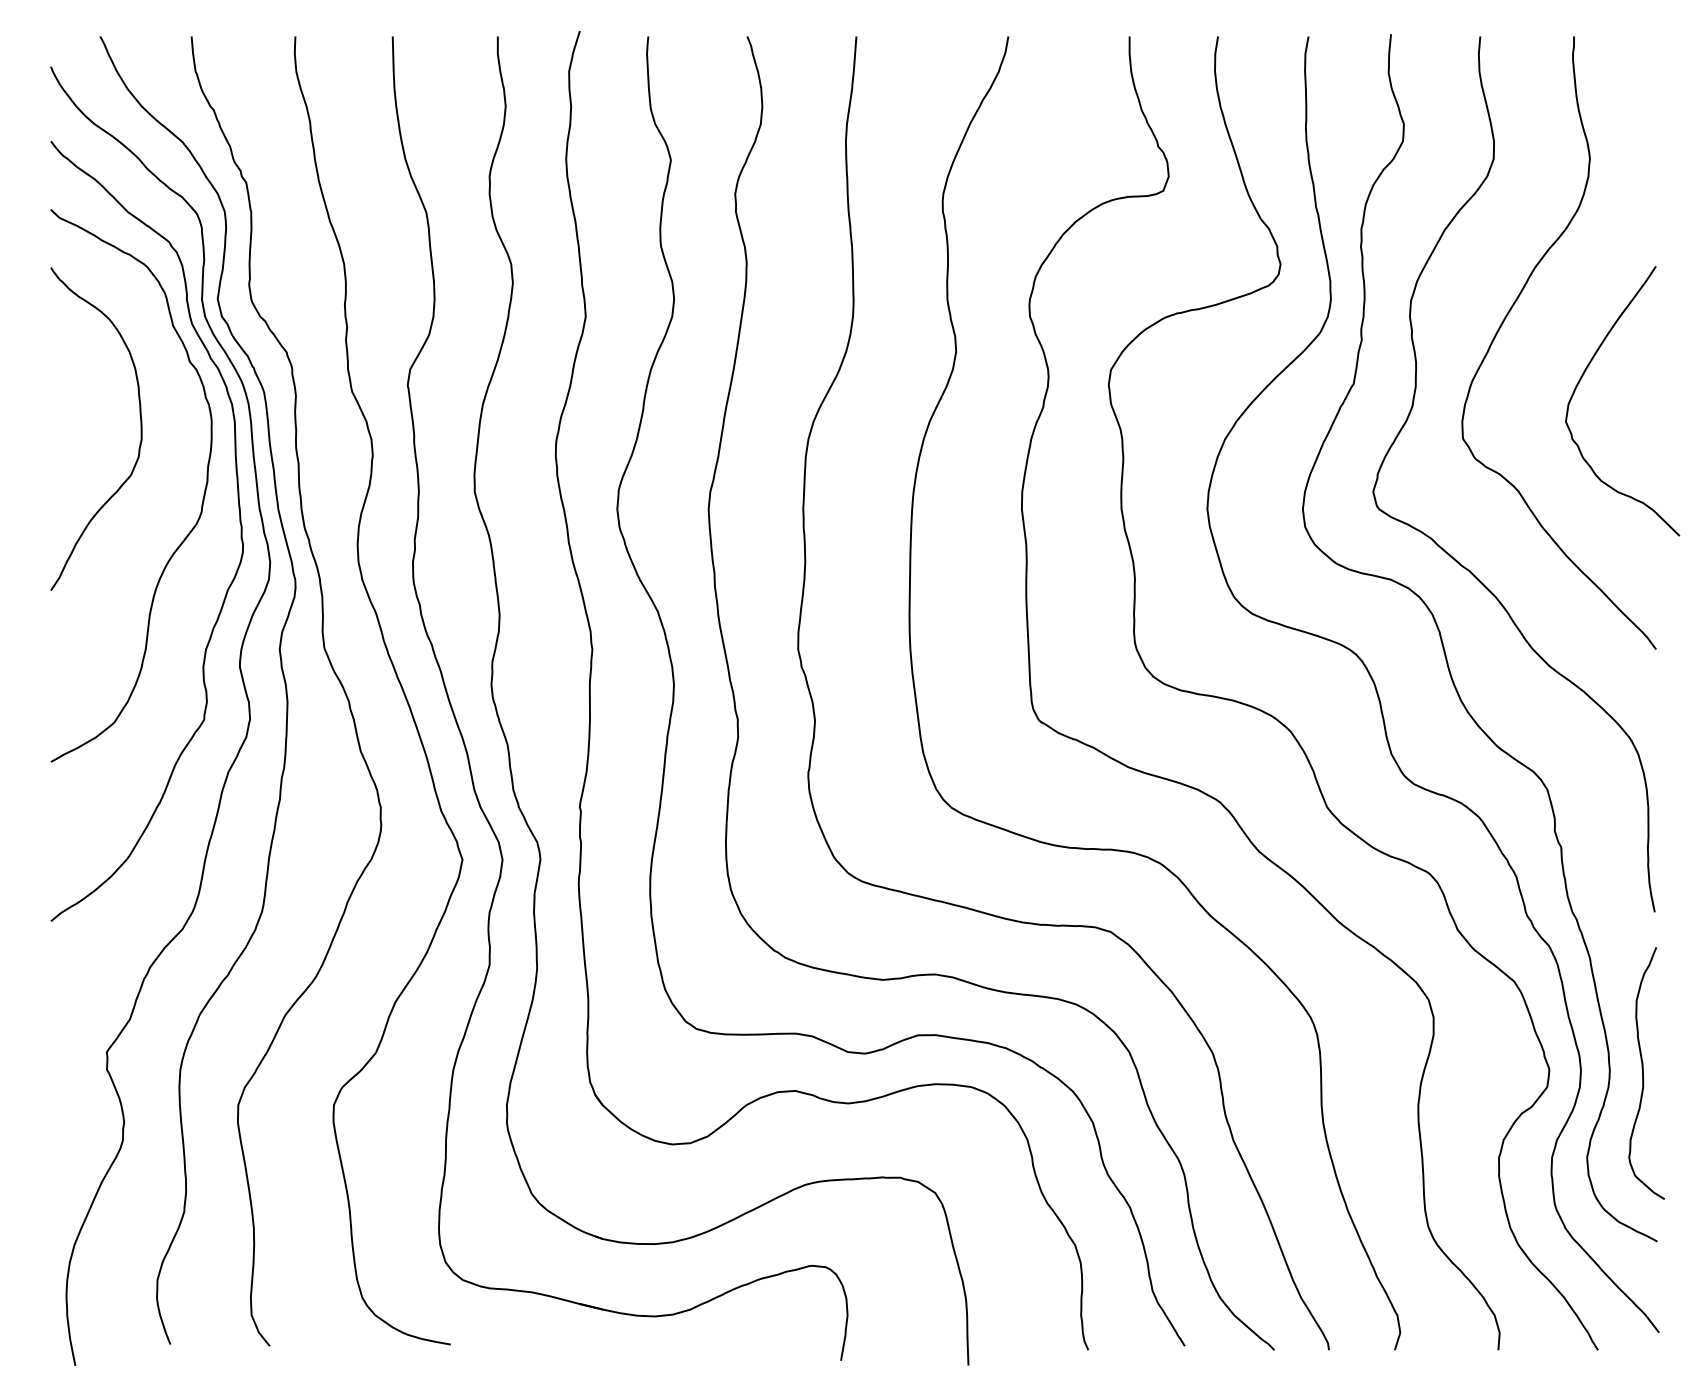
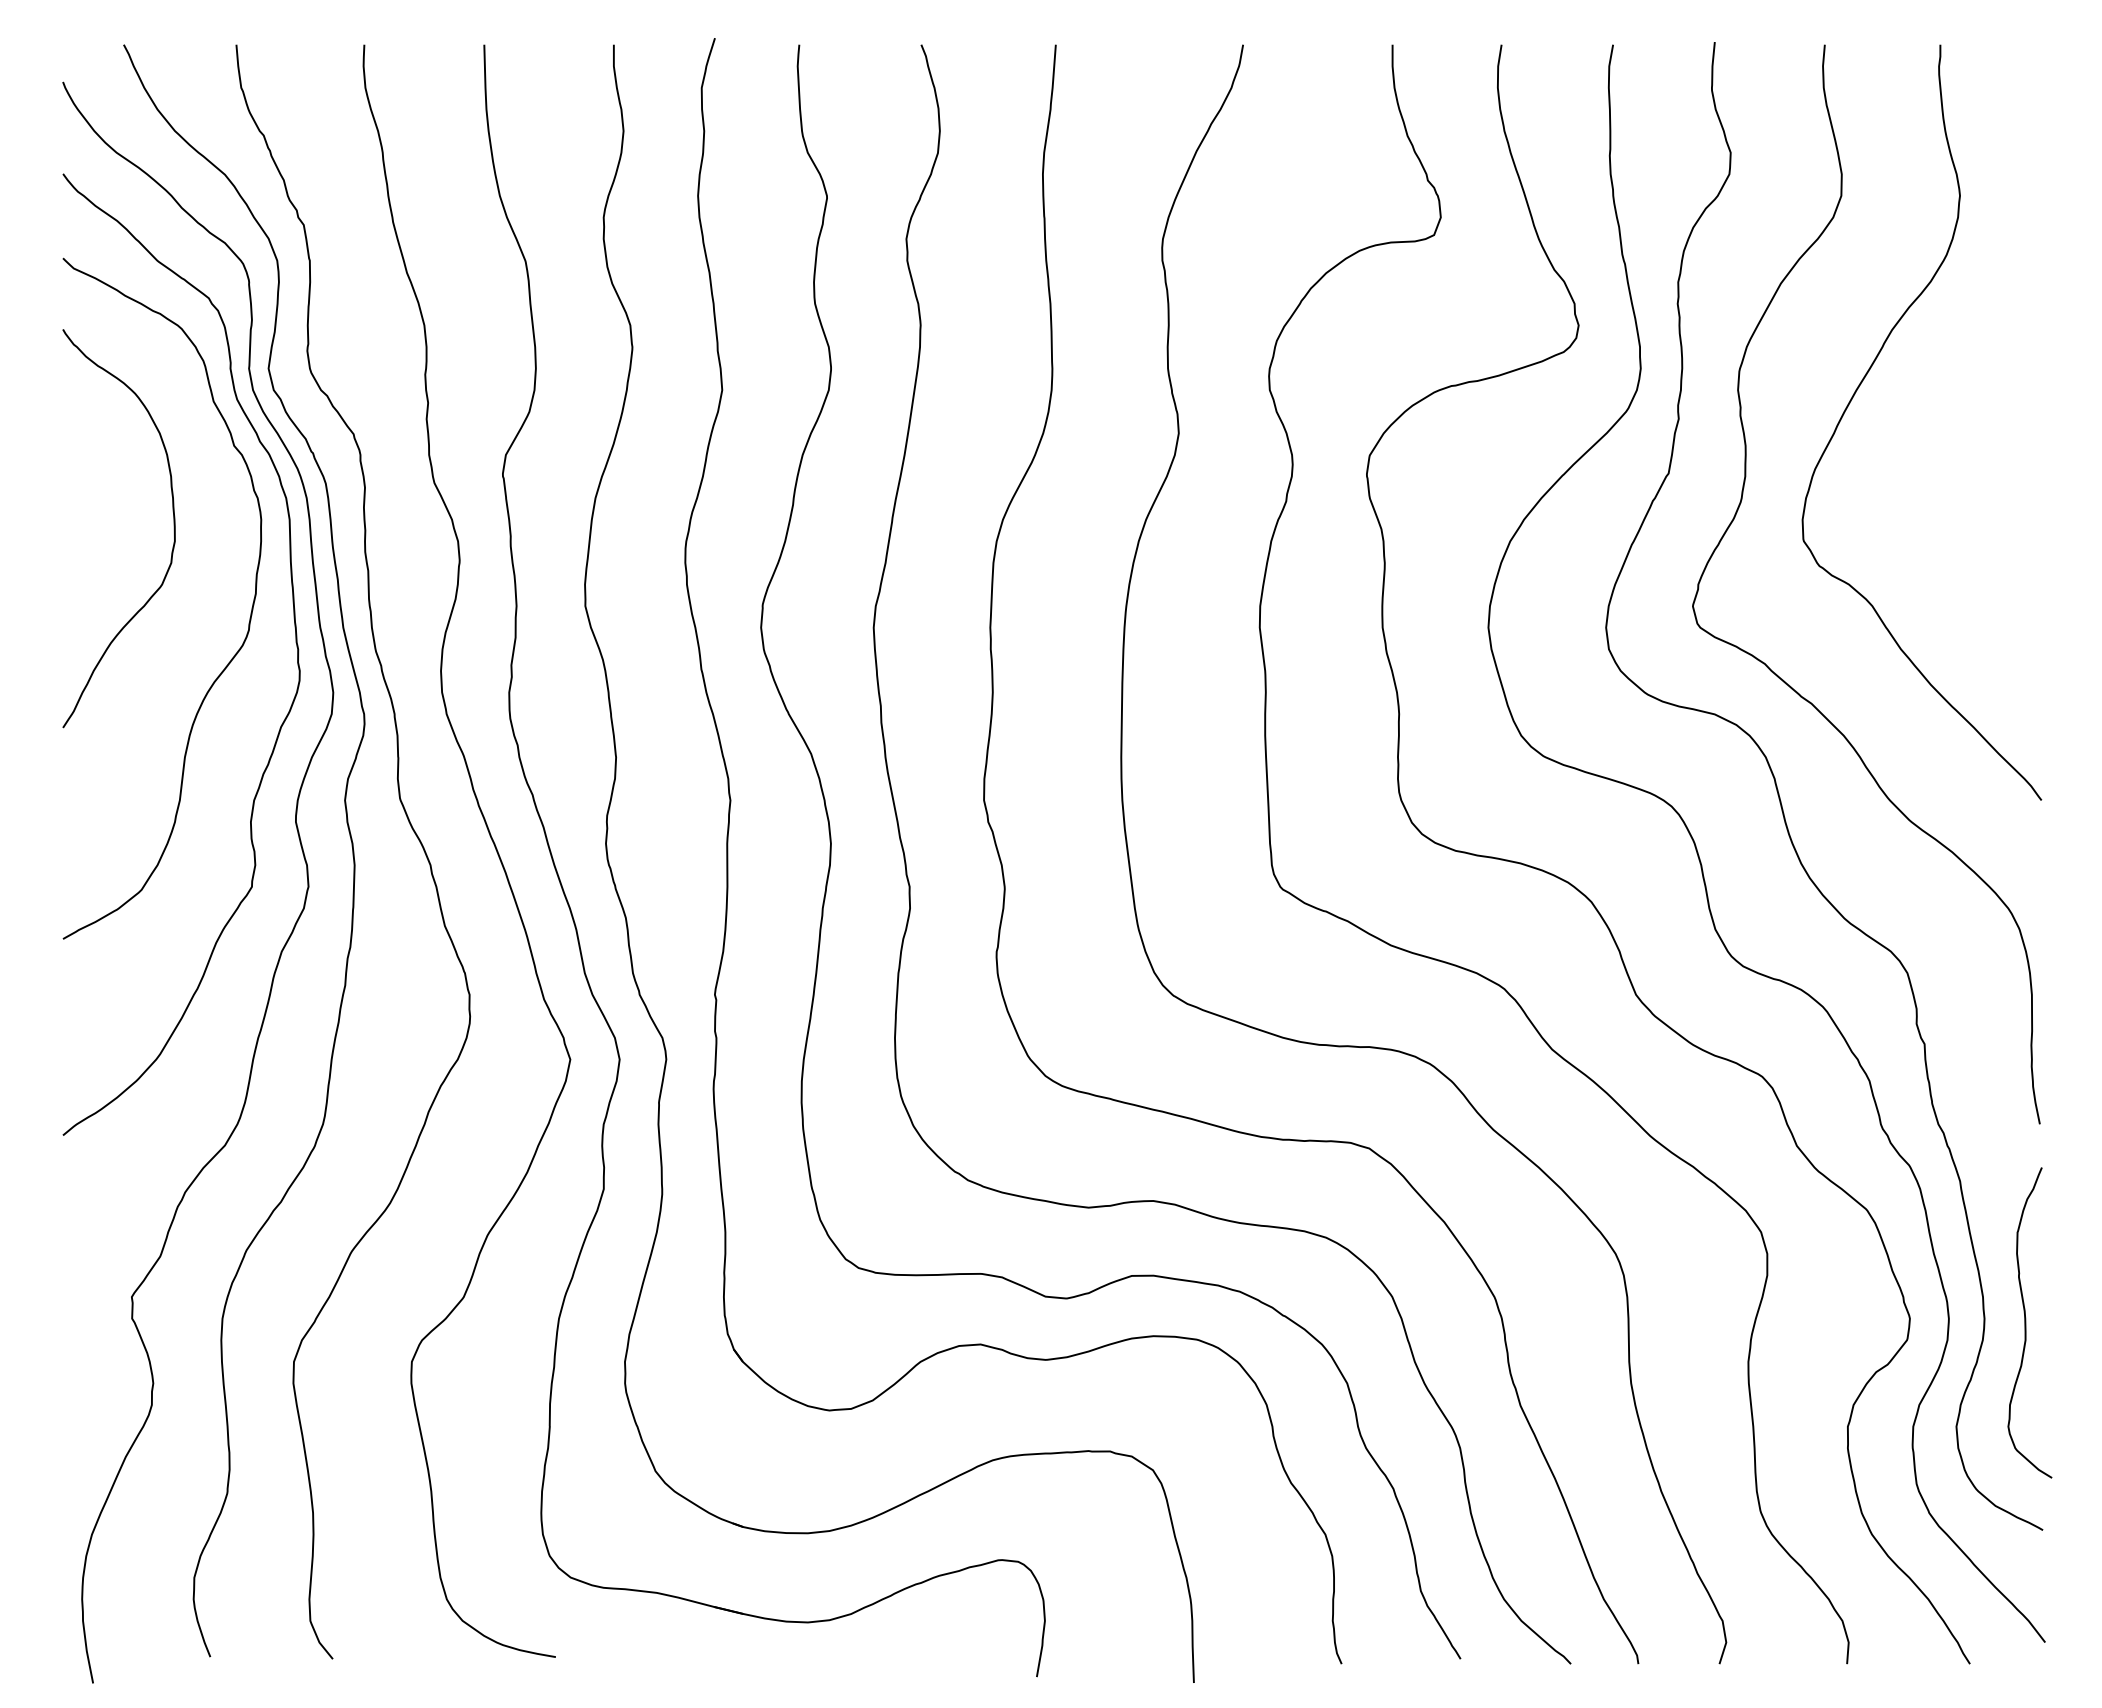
curve: (1581, 379) -> (1949, 467), removed

